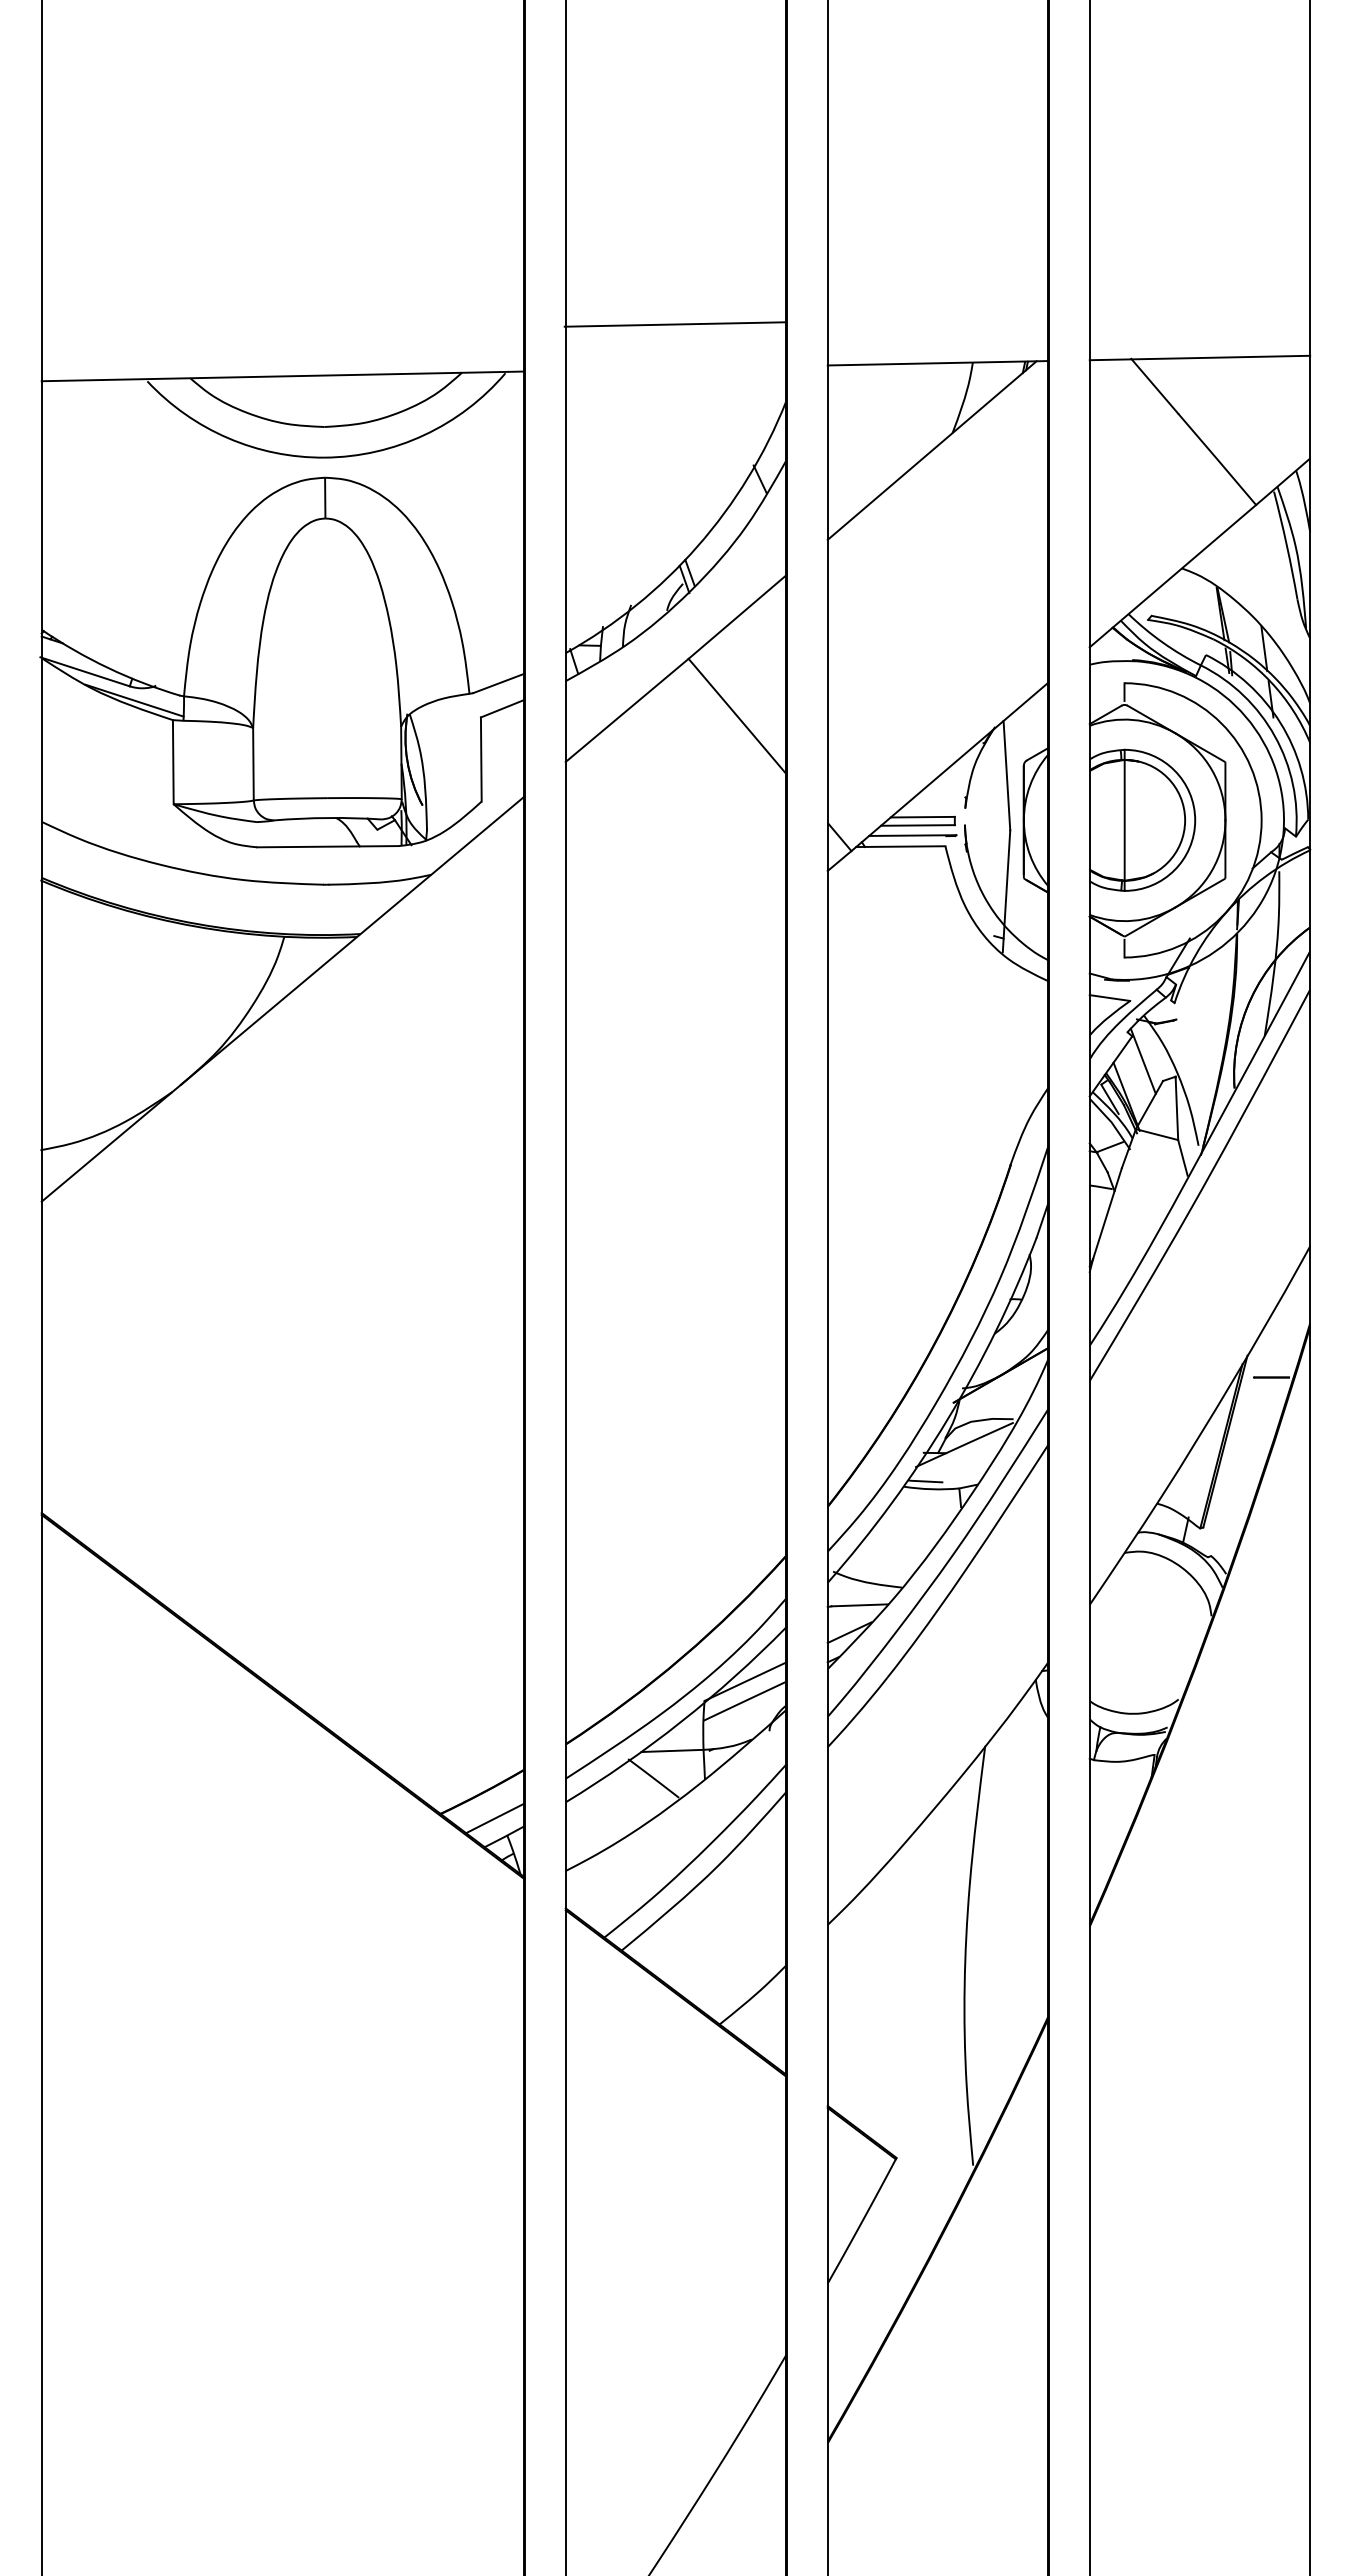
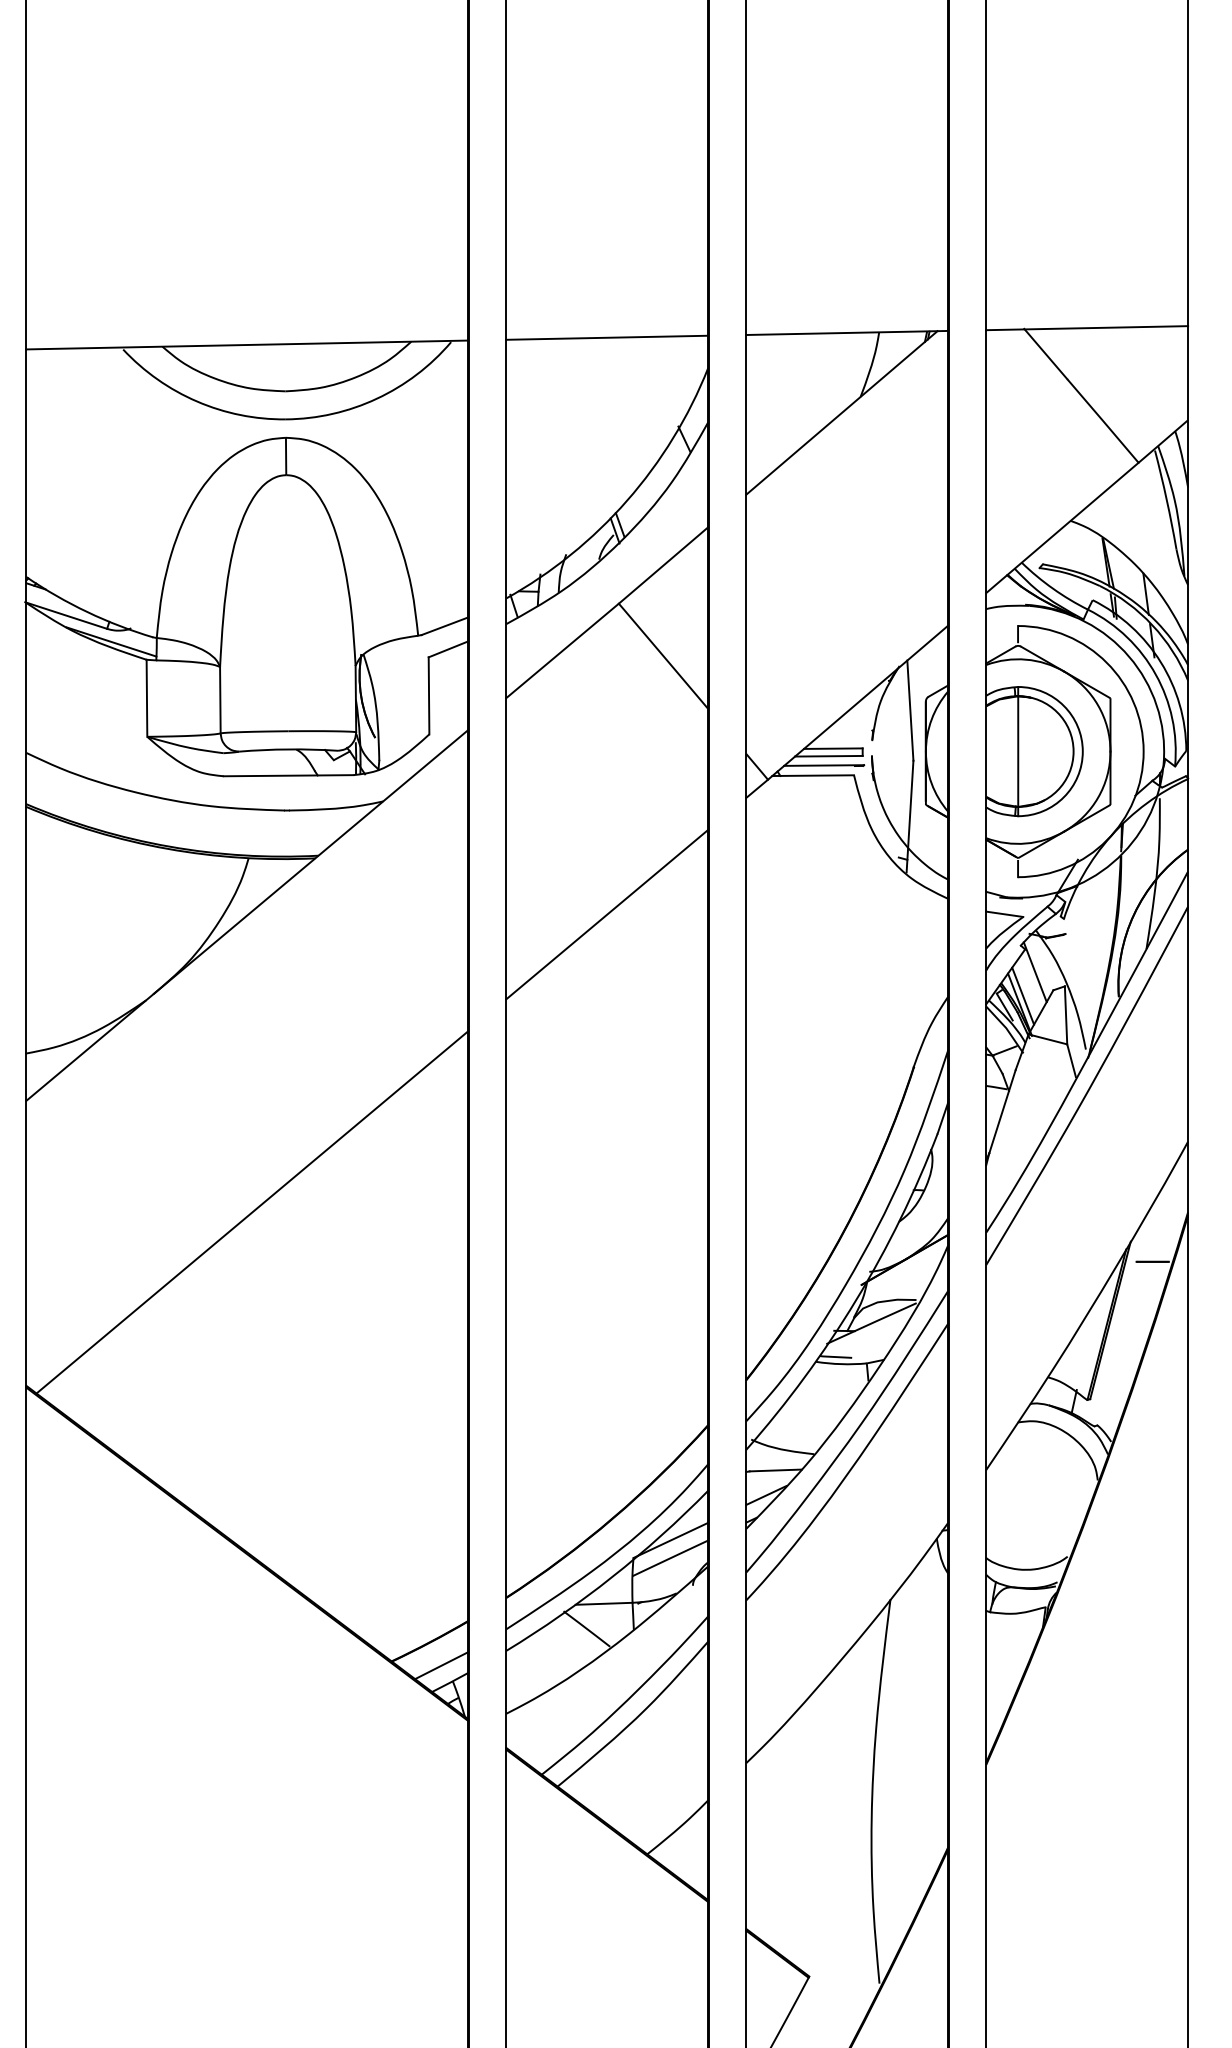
line: (674, 324) -> (606, 337), moved
line: (675, 997) -> (606, 913), added
line: (1129, 1087) -> (1022, 996), added
line: (288, 1323) -> (252, 1212), added

